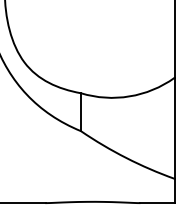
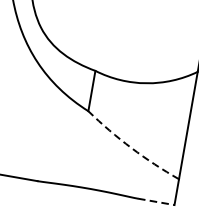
arc: (126, 157) -> (131, 147), solid -> dashed
line: (157, 203) -> (156, 202), solid -> dashed

